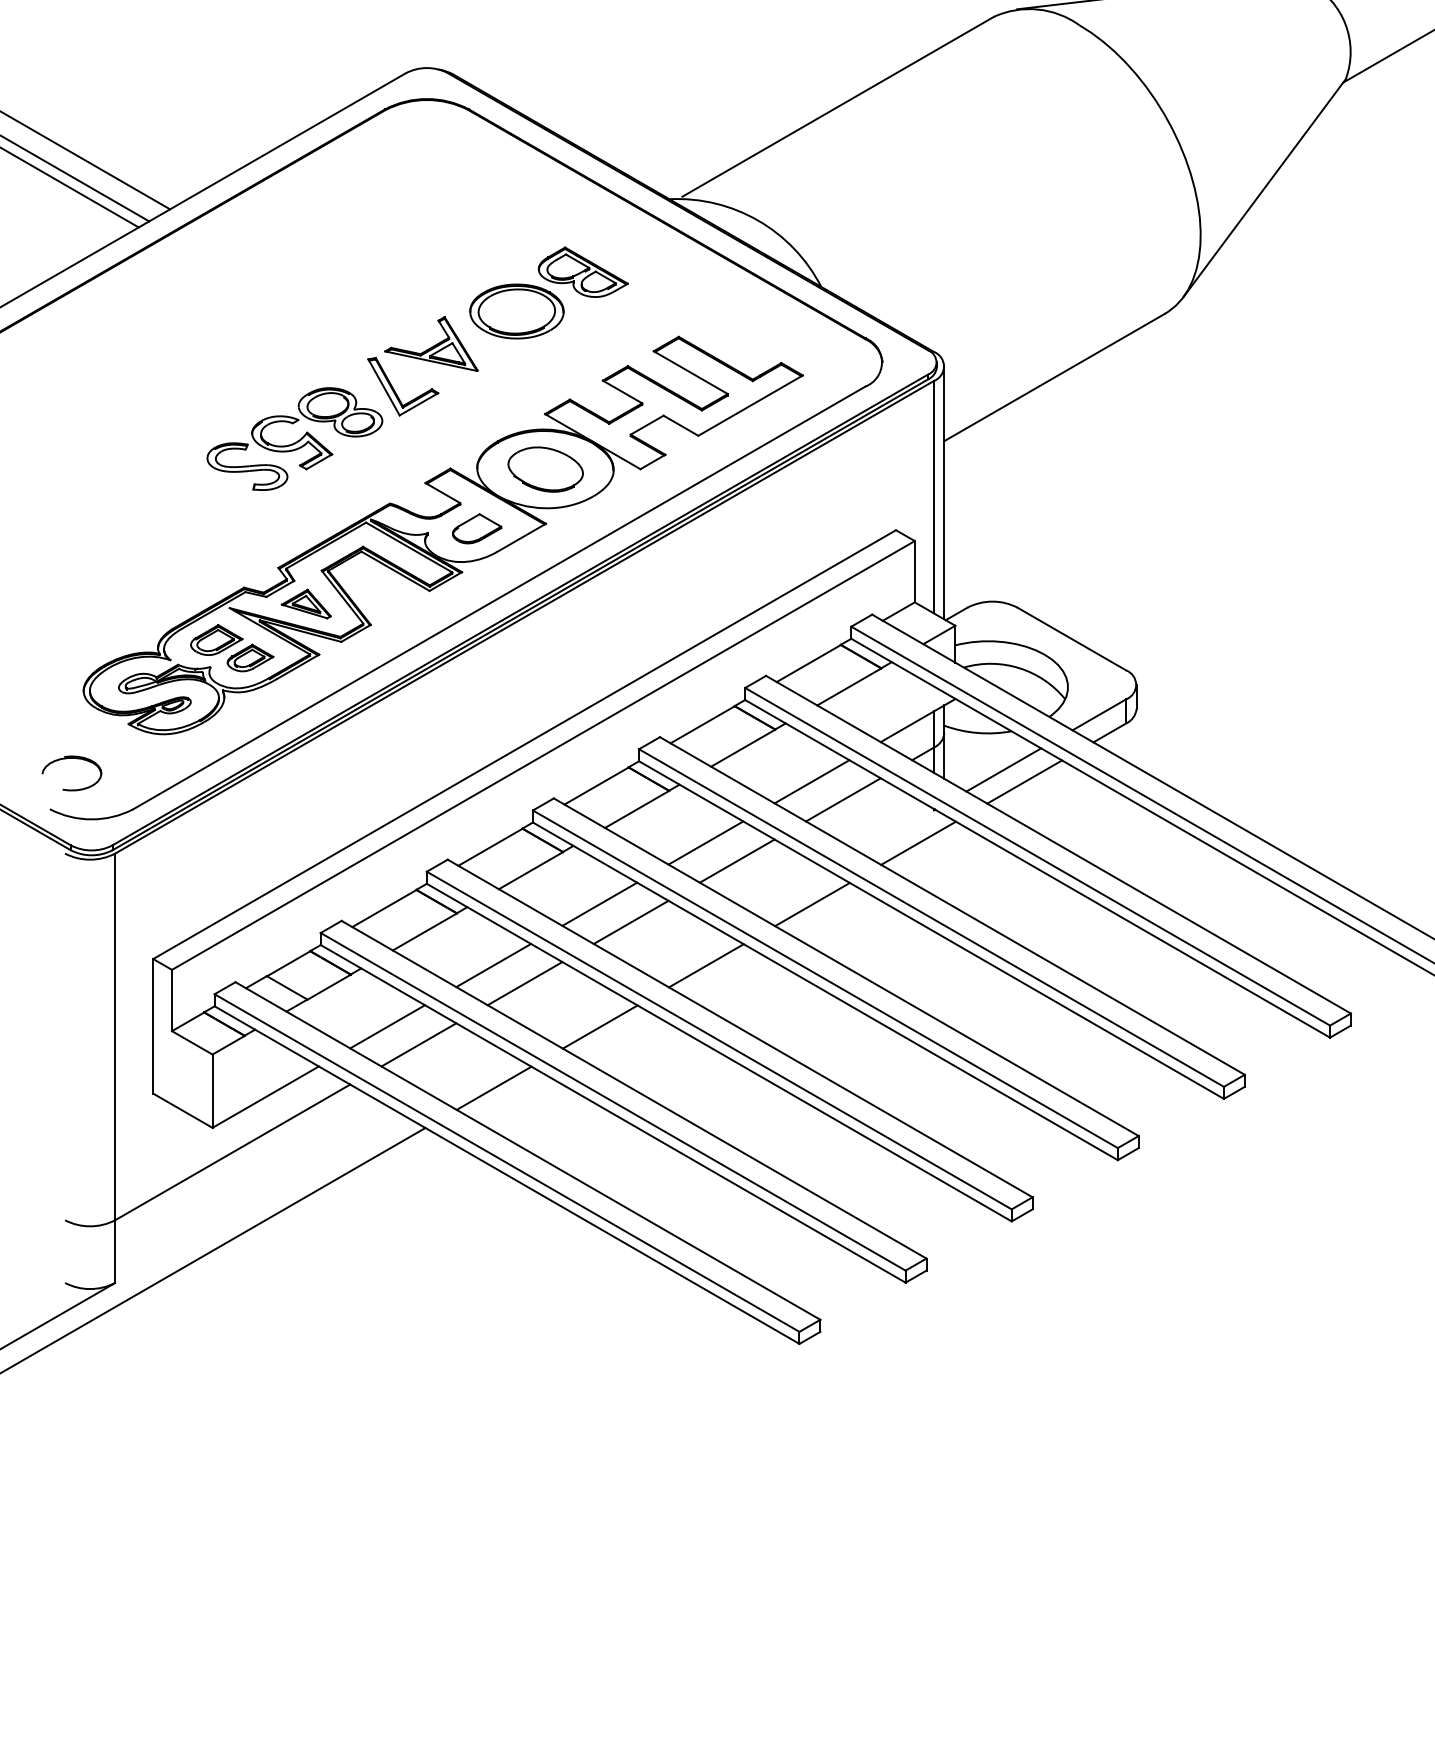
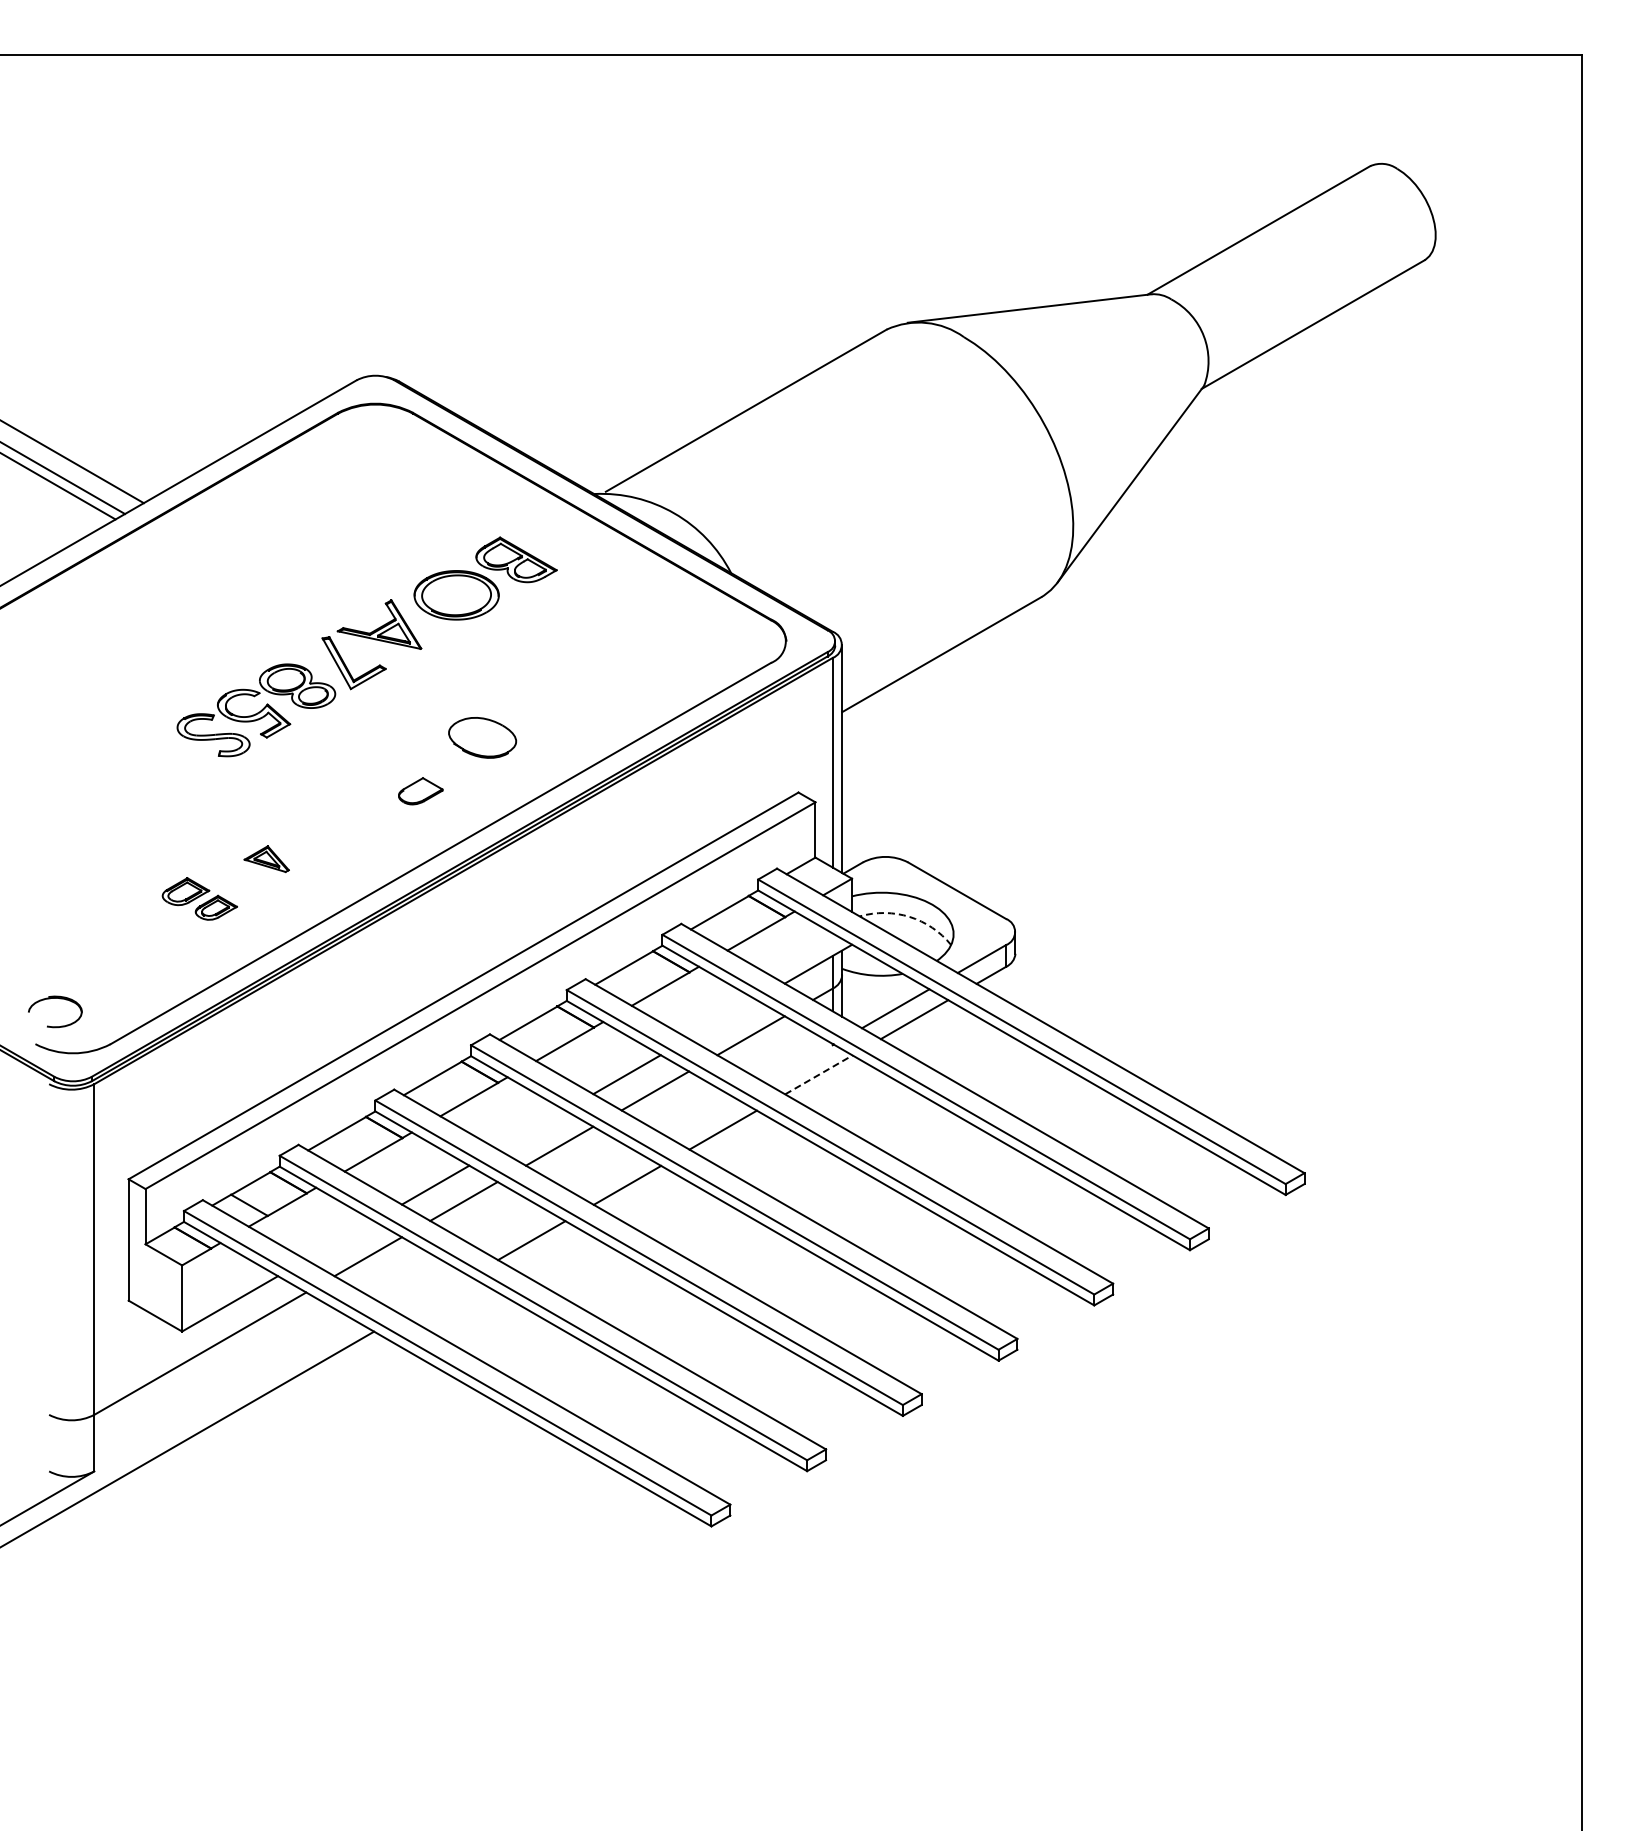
part: (443, 535) -> (390, 797), removed
arc: (1019, 667) -> (909, 916), solid -> dashed
line: (811, 780) -> (722, 1018), removed
line: (918, 842) -> (818, 1074), solid -> dashed
line: (599, 903) -> (531, 1129), removed
line: (387, 1025) -> (339, 1239), removed
line: (493, 1087) -> (435, 1295), removed

